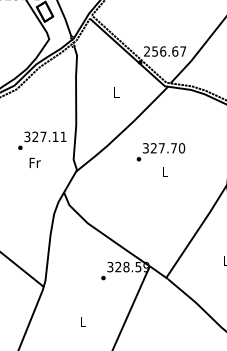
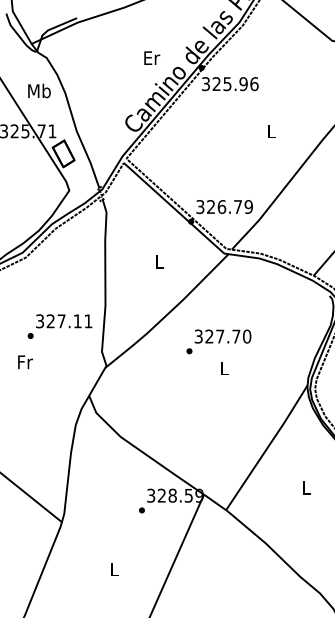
text: (165, 51) -> (224, 207), 256.67 -> 326.79
text: (35, 163) -> (25, 362), moved

